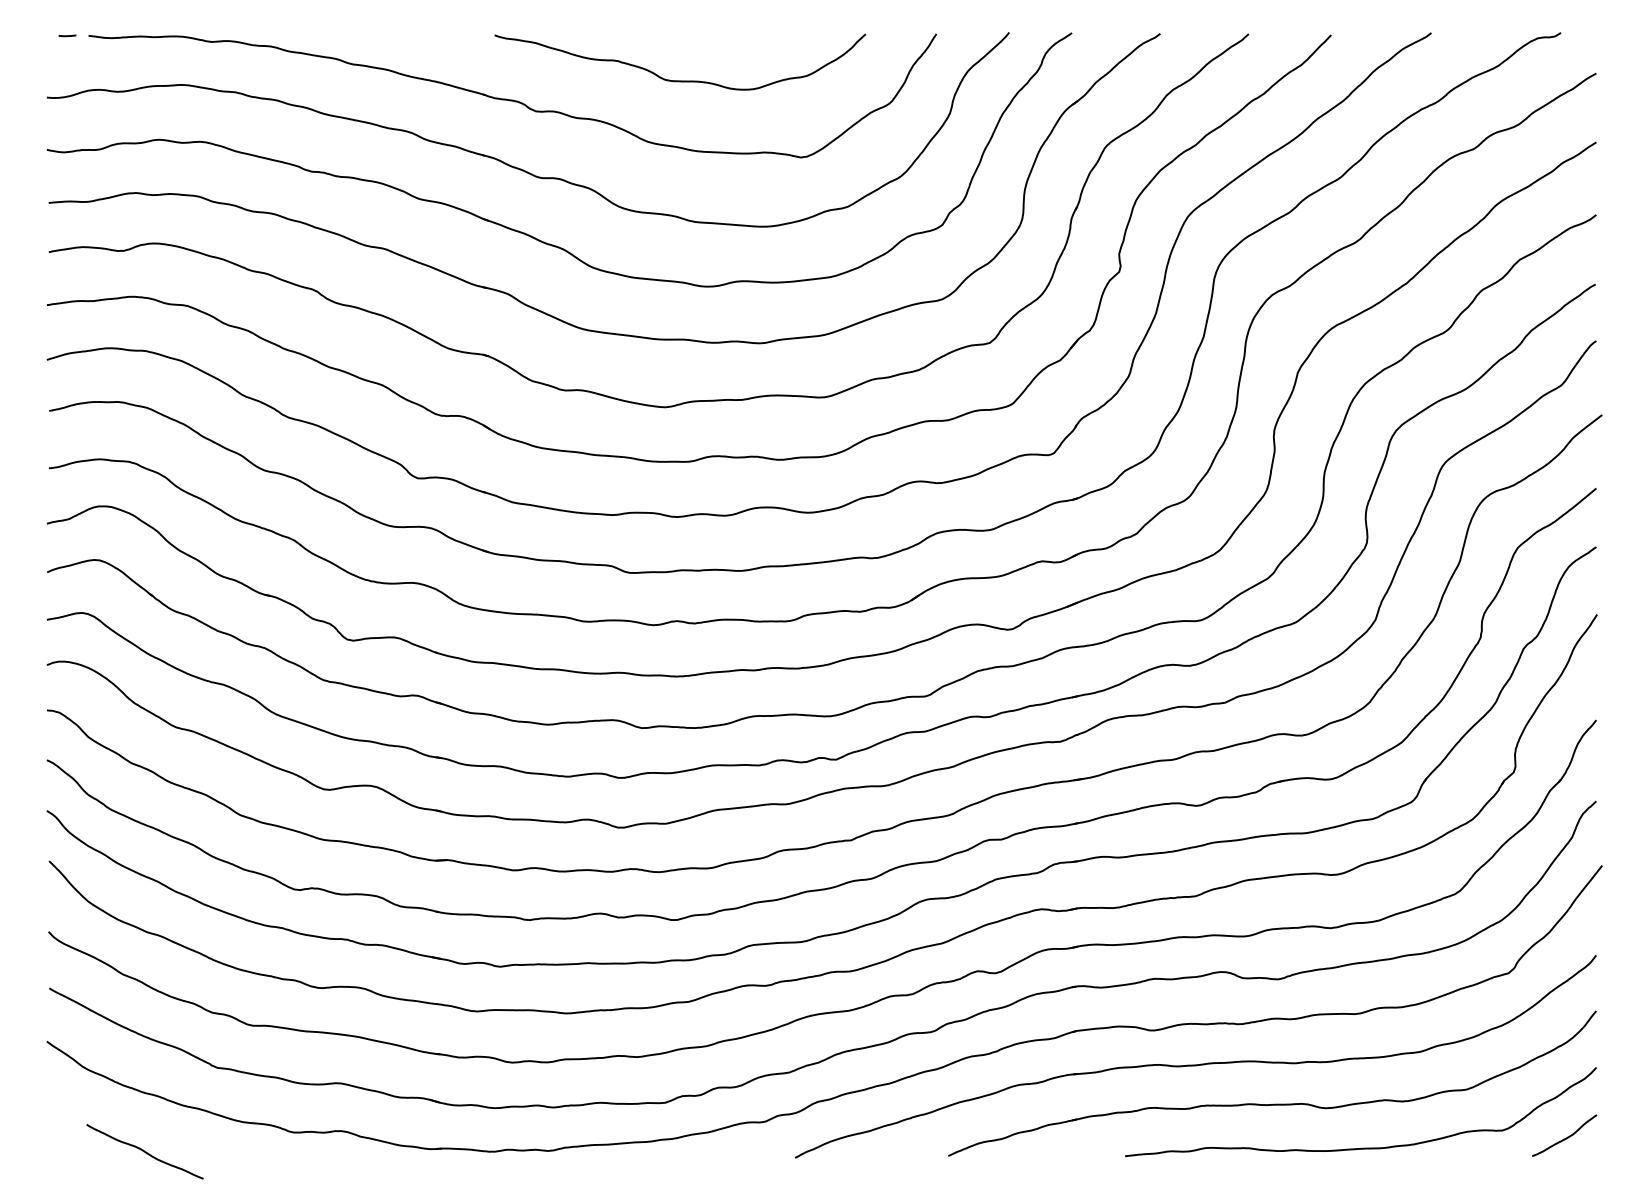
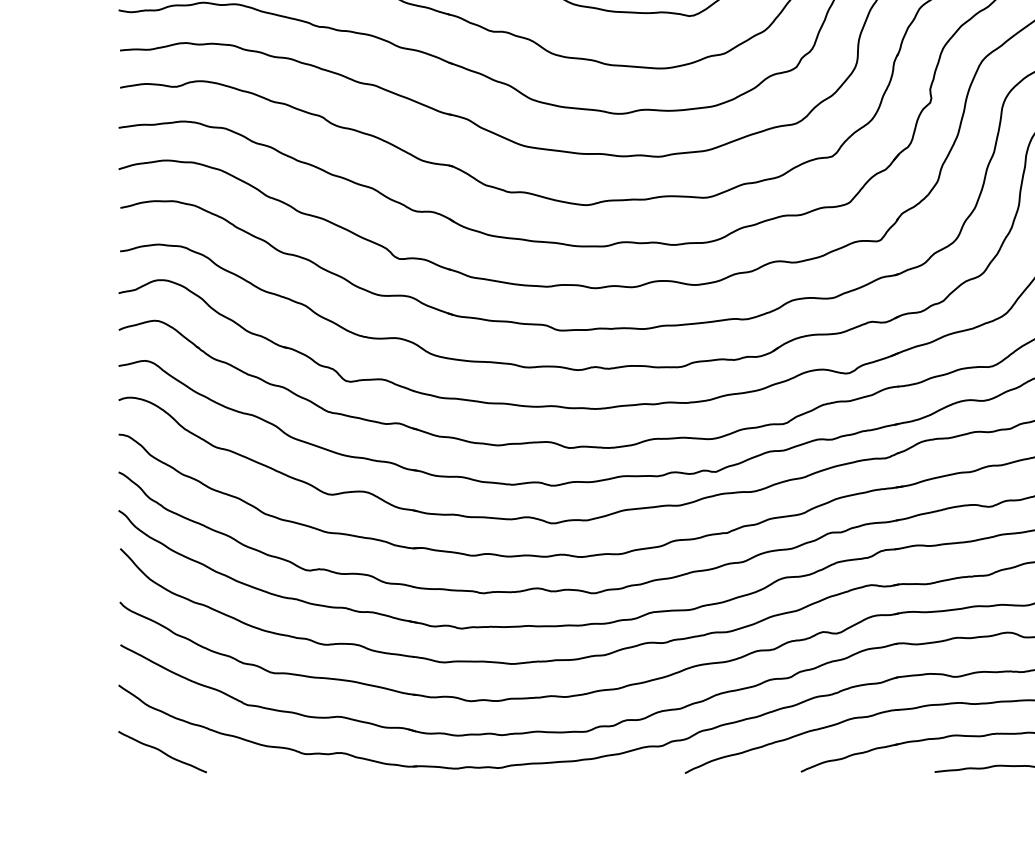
curve: (144, 1151) -> (162, 751), moved

